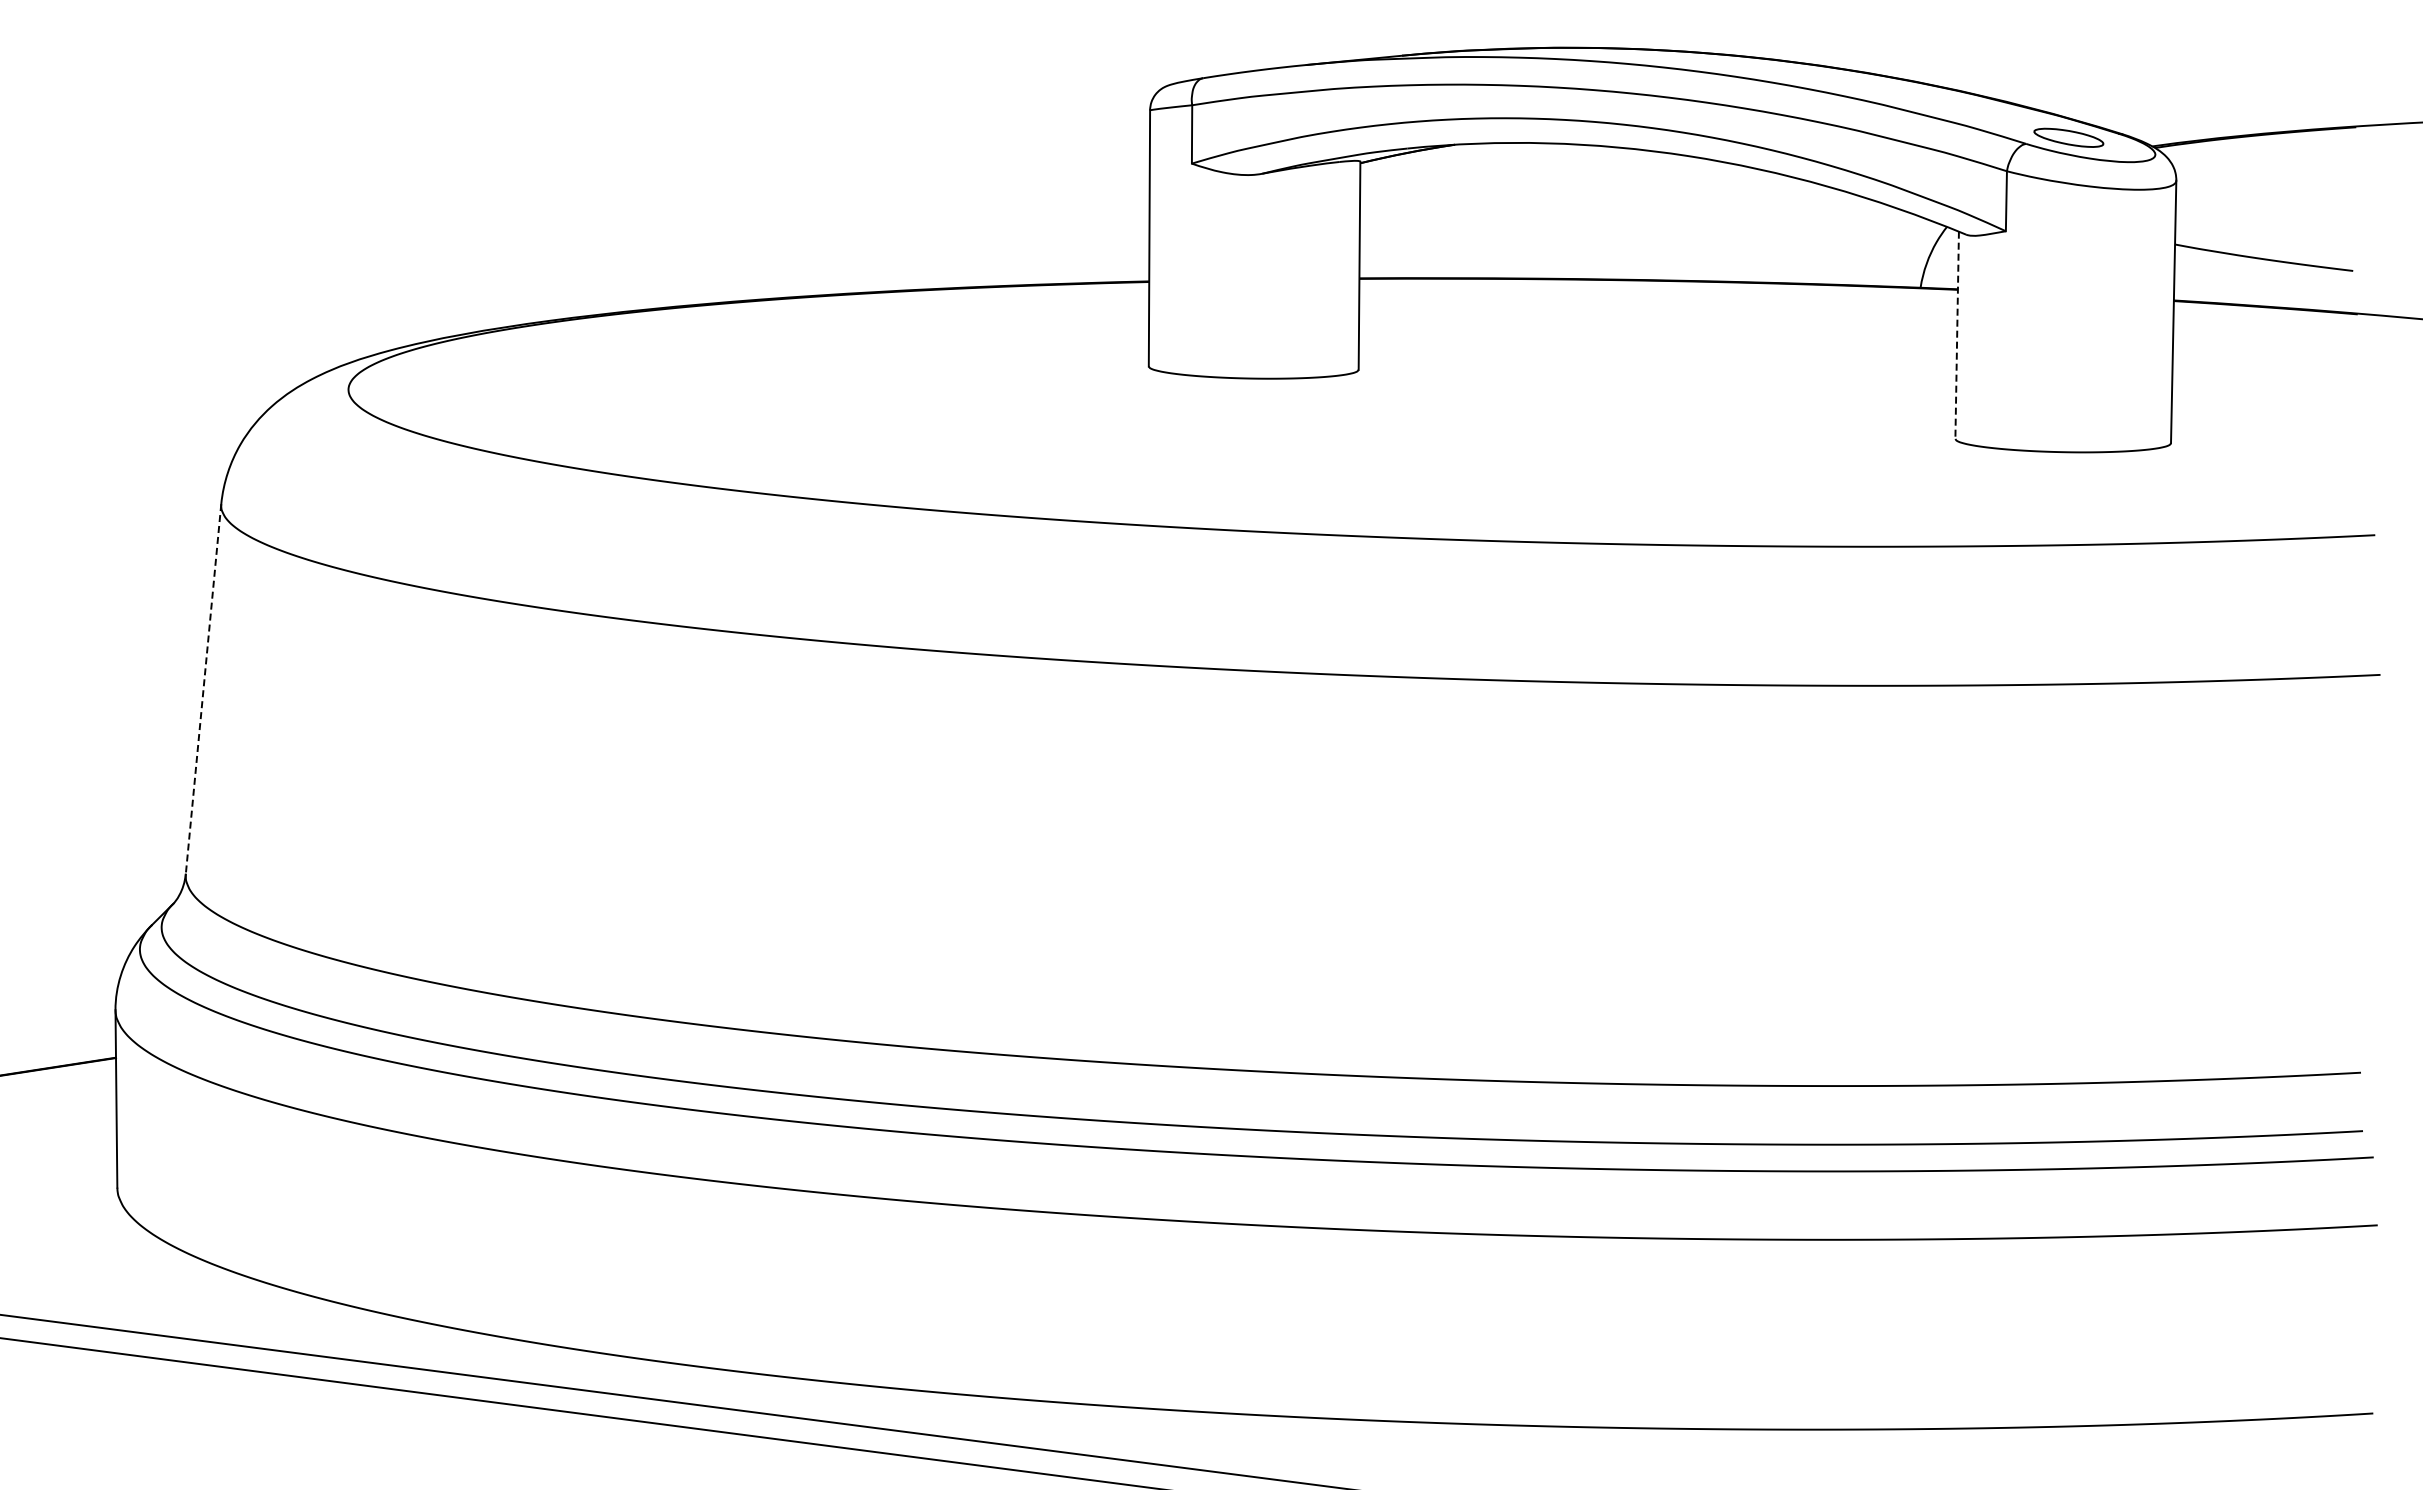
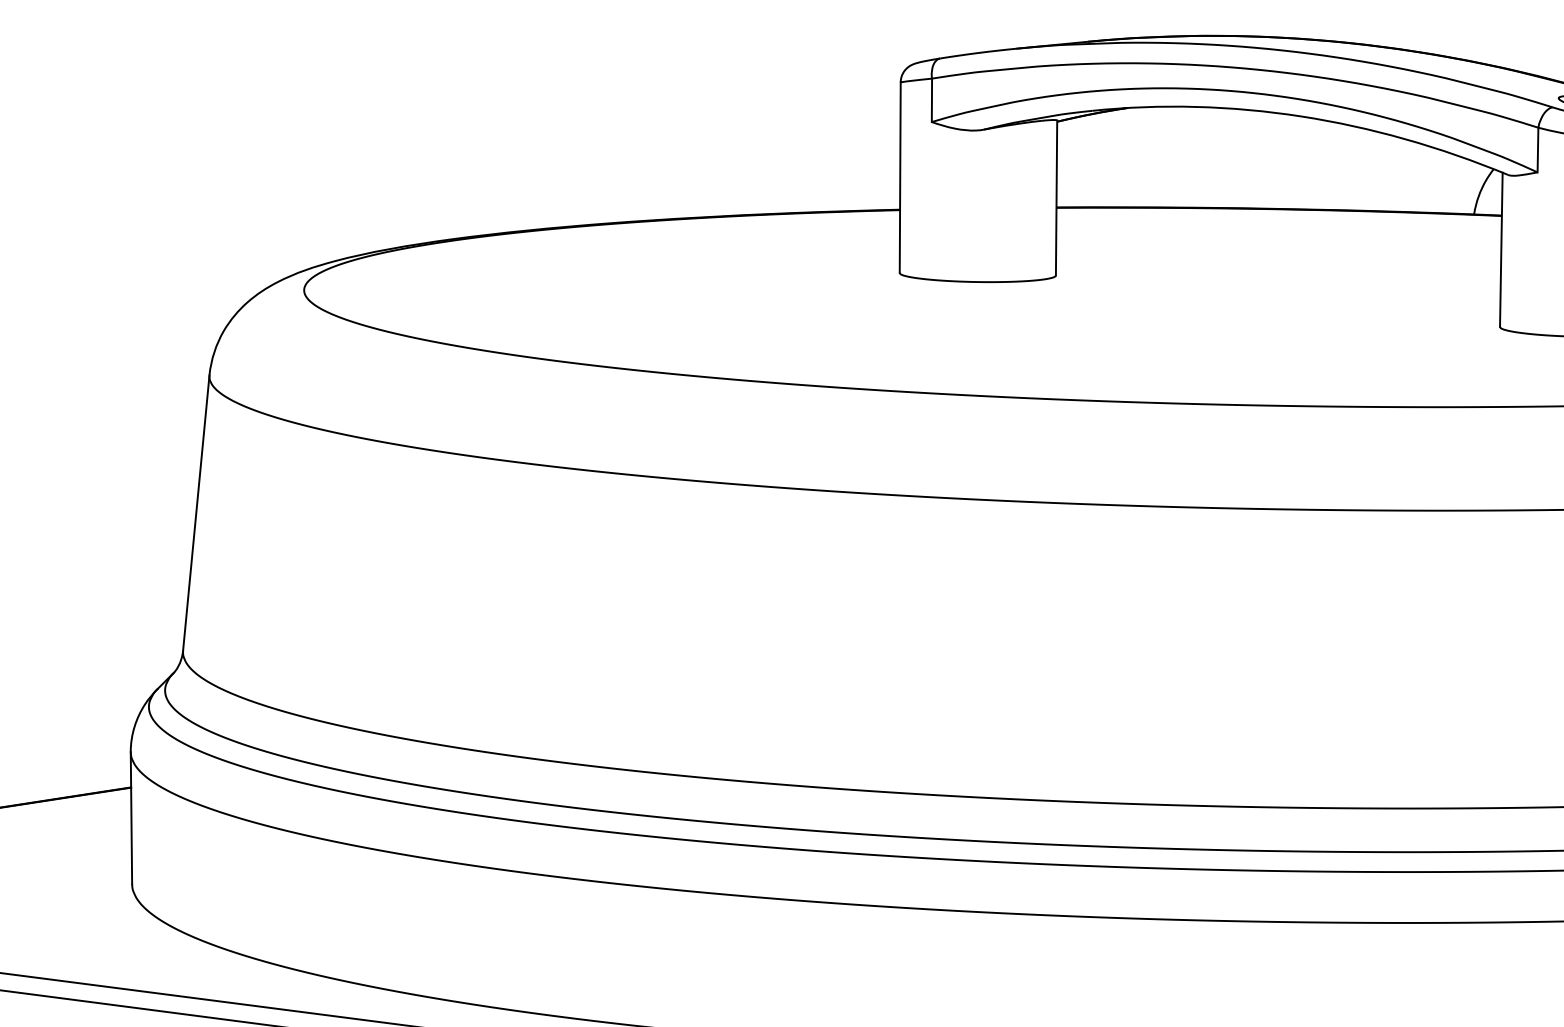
line: (1957, 335) -> (1501, 249), dashed -> solid
line: (203, 688) -> (196, 512), dashed -> solid

